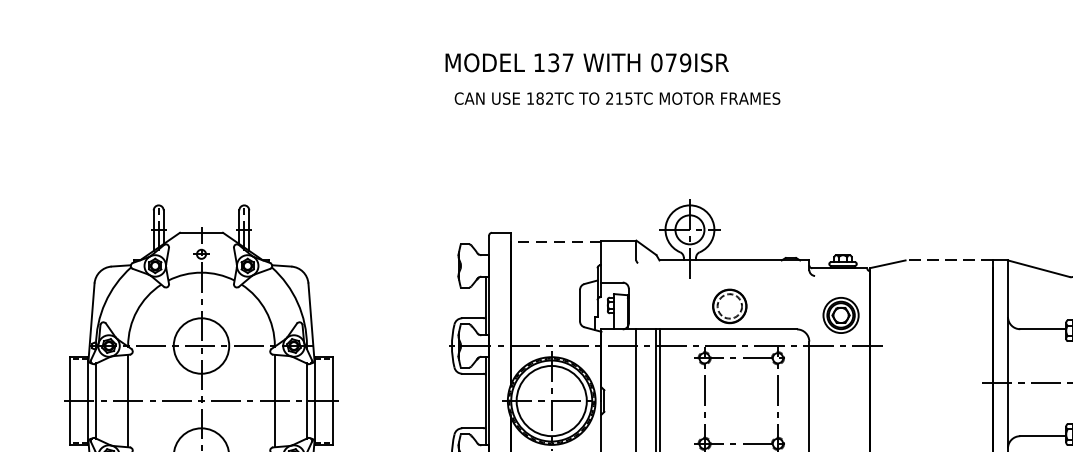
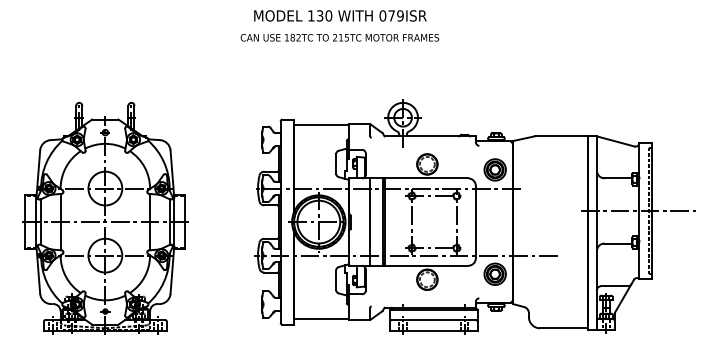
text: (567, 62) -> (328, 15), 137 -> 130
text: (616, 98) -> (339, 37), moved
line: (556, 242) -> (321, 125), dashed -> solid
line: (949, 260) -> (561, 136), dashed -> solid

